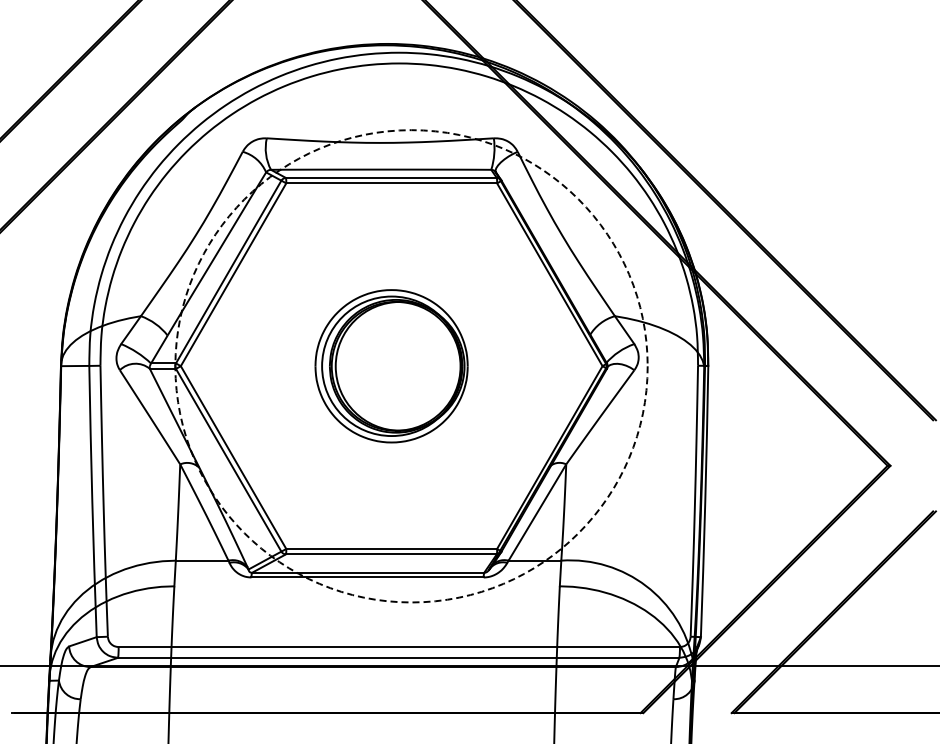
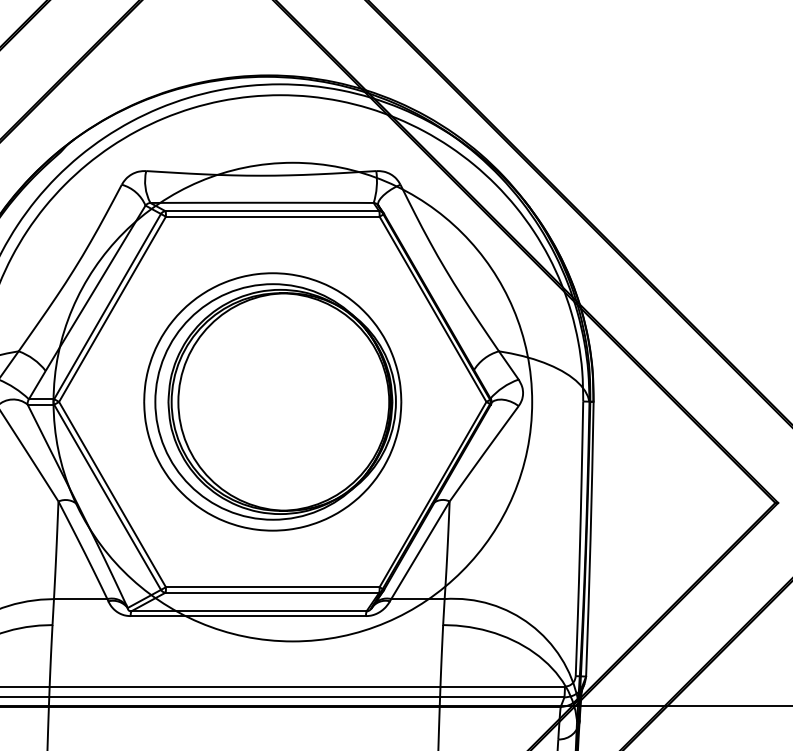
part: (391, 366) -> (272, 402), size x1.67
circle: (411, 366) -> (292, 402), dashed -> solid

